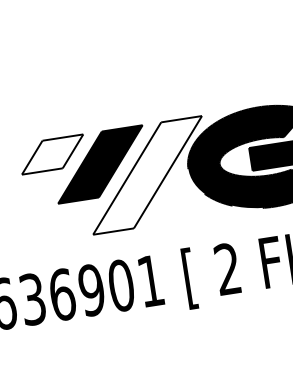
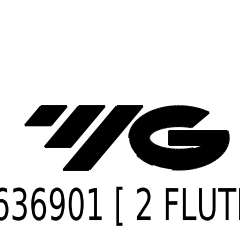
fill: (51, 154) -> (45, 115), added
fill: (146, 174) -> (102, 137), added

